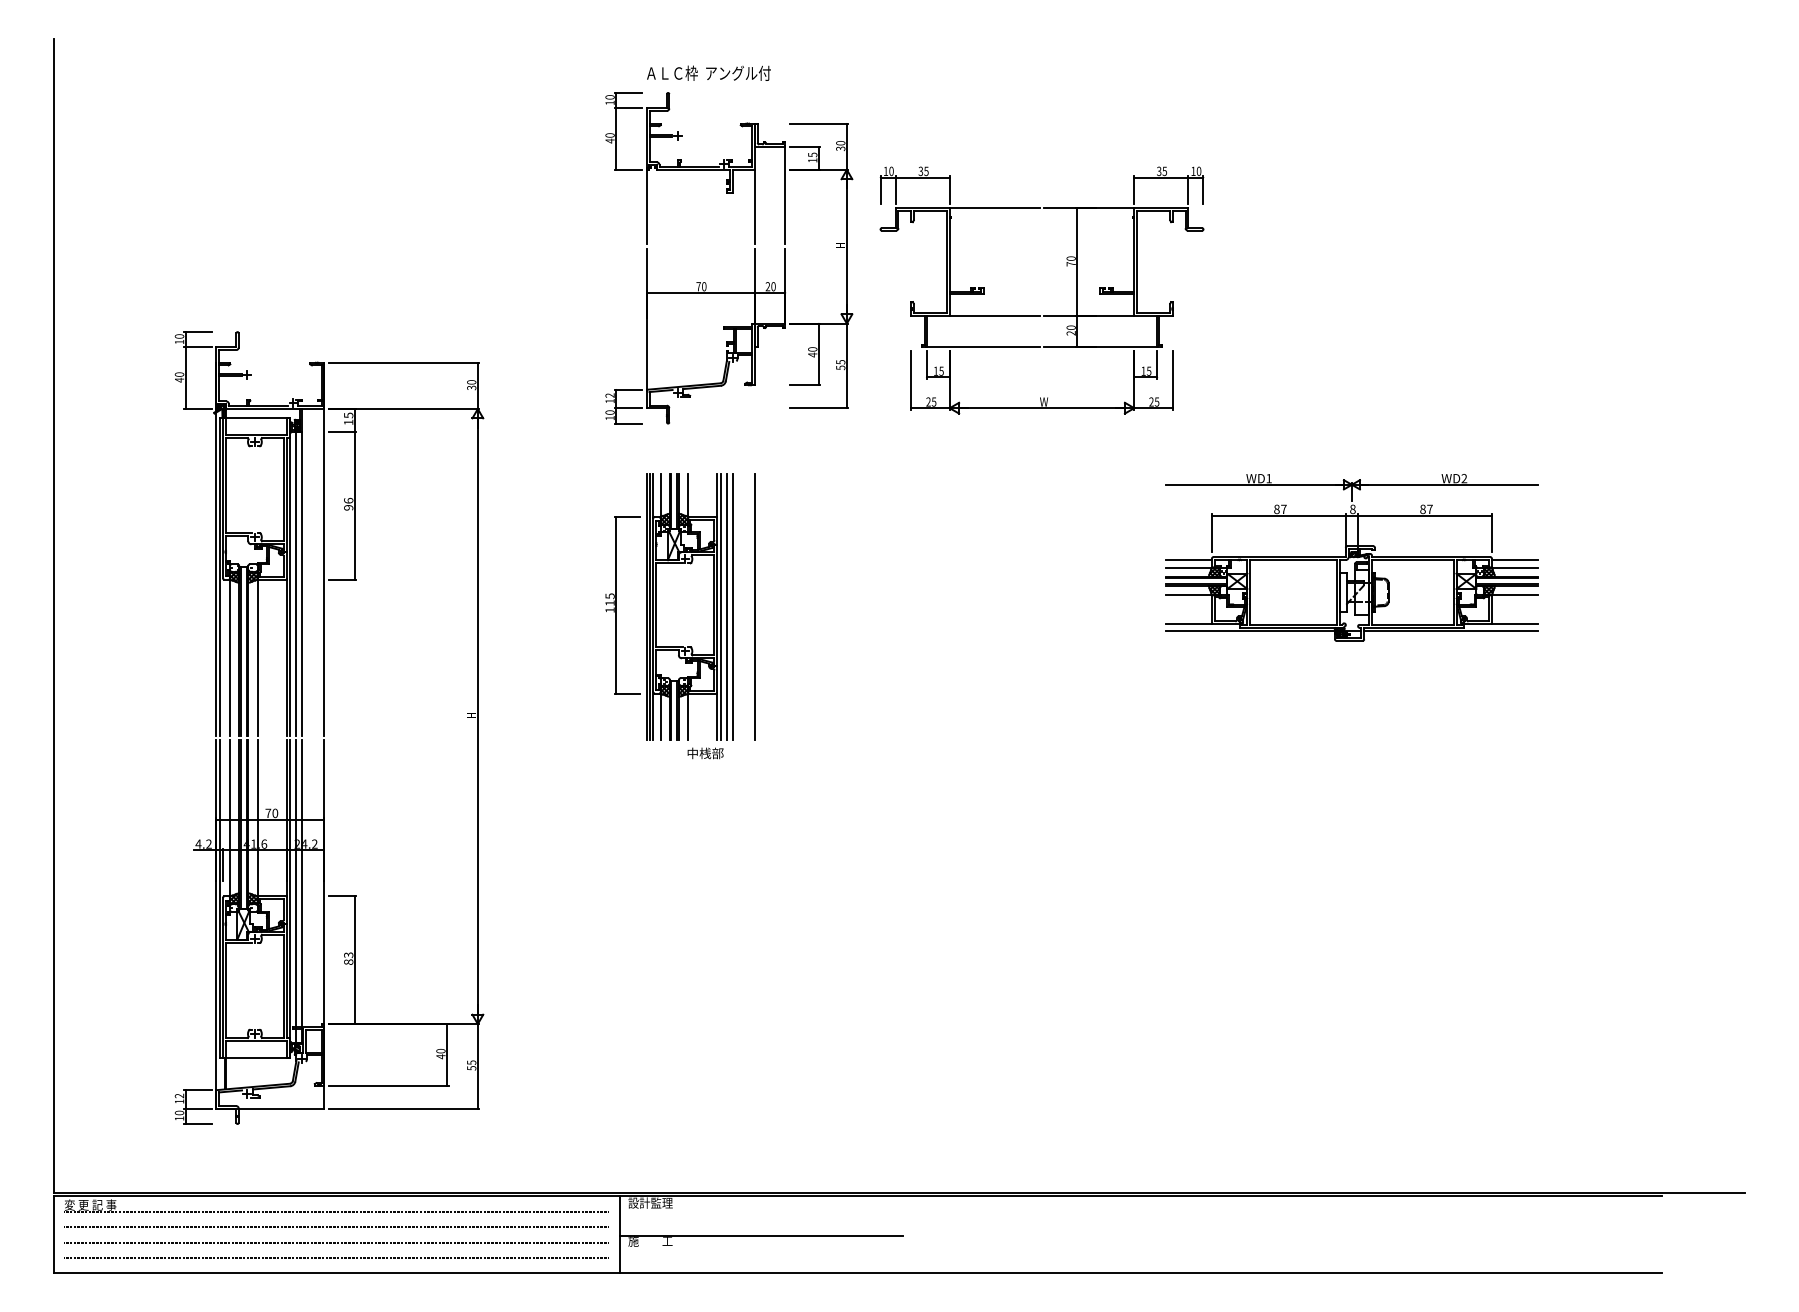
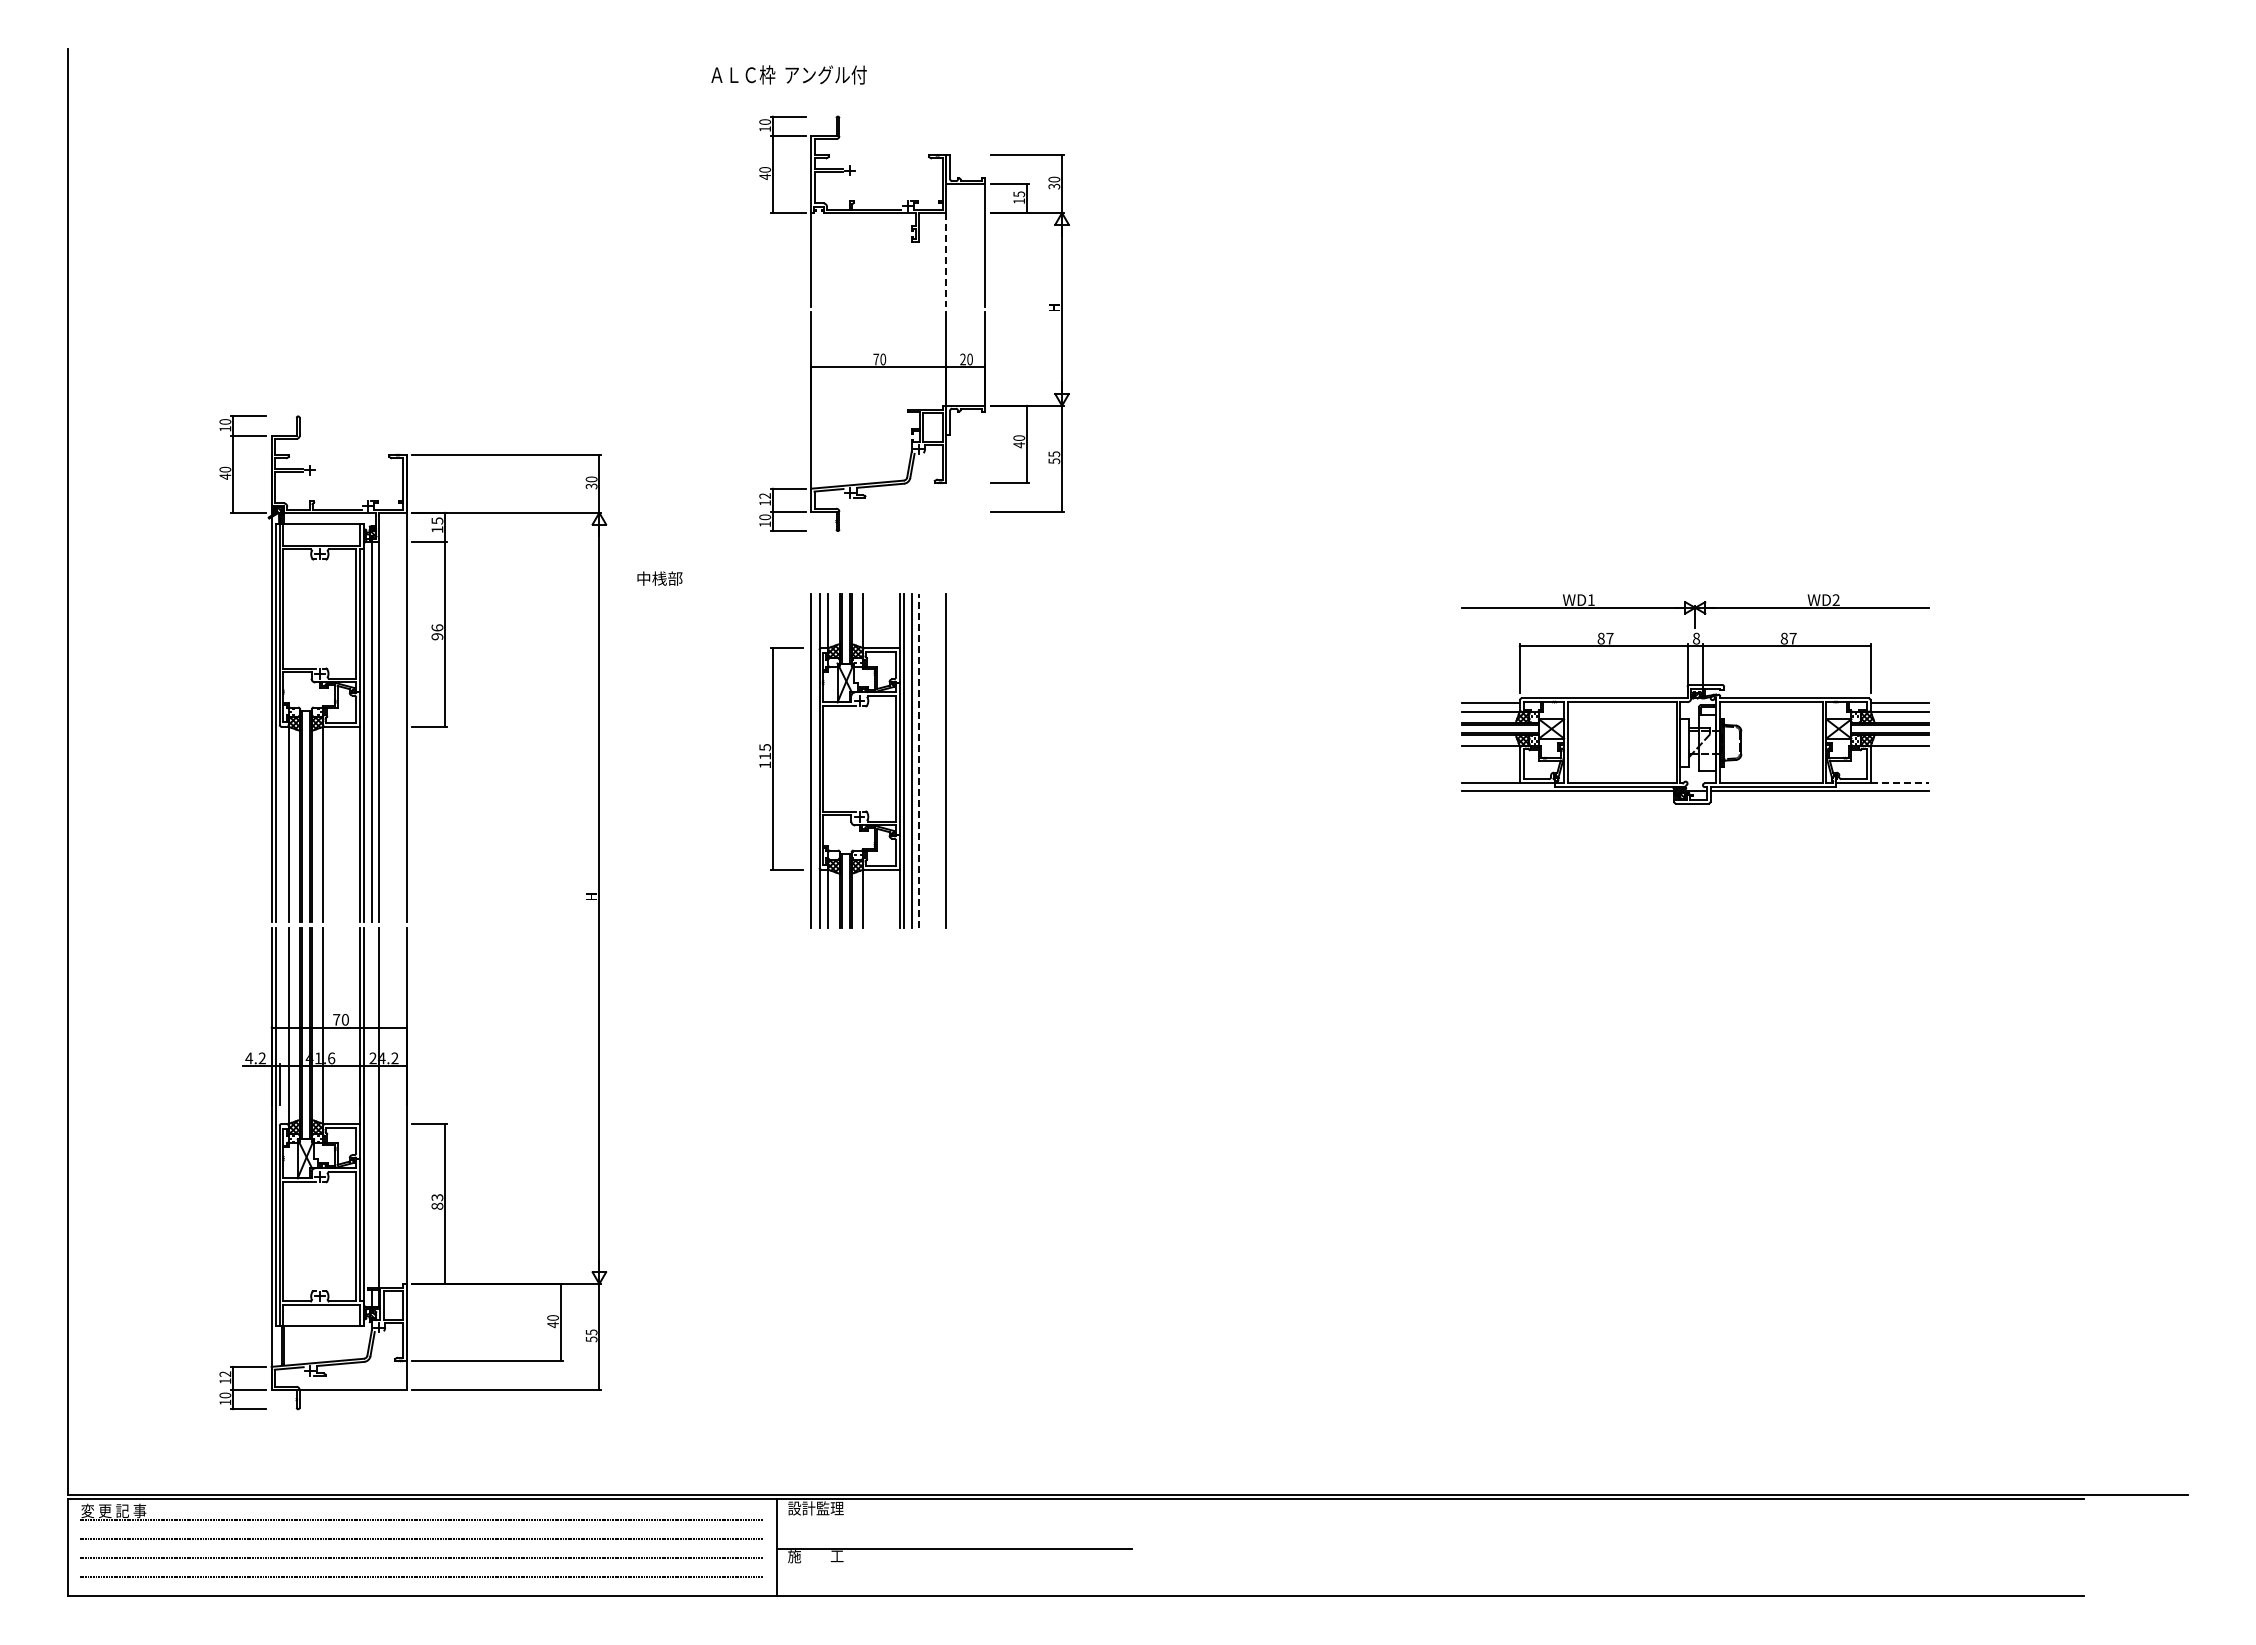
text: (708, 72) -> (788, 74), moved
line: (754, 206) -> (946, 259), solid -> dashed
part: (1040, 315) -> (1304, 395), removed
line: (650, 606) -> (815, 760), removed
line: (733, 606) -> (919, 760), solid -> dashed
line: (1514, 624) -> (1899, 782), solid -> dashed
text: (705, 753) -> (659, 578), moved
line: (296, 883) -> (371, 1107), removed

